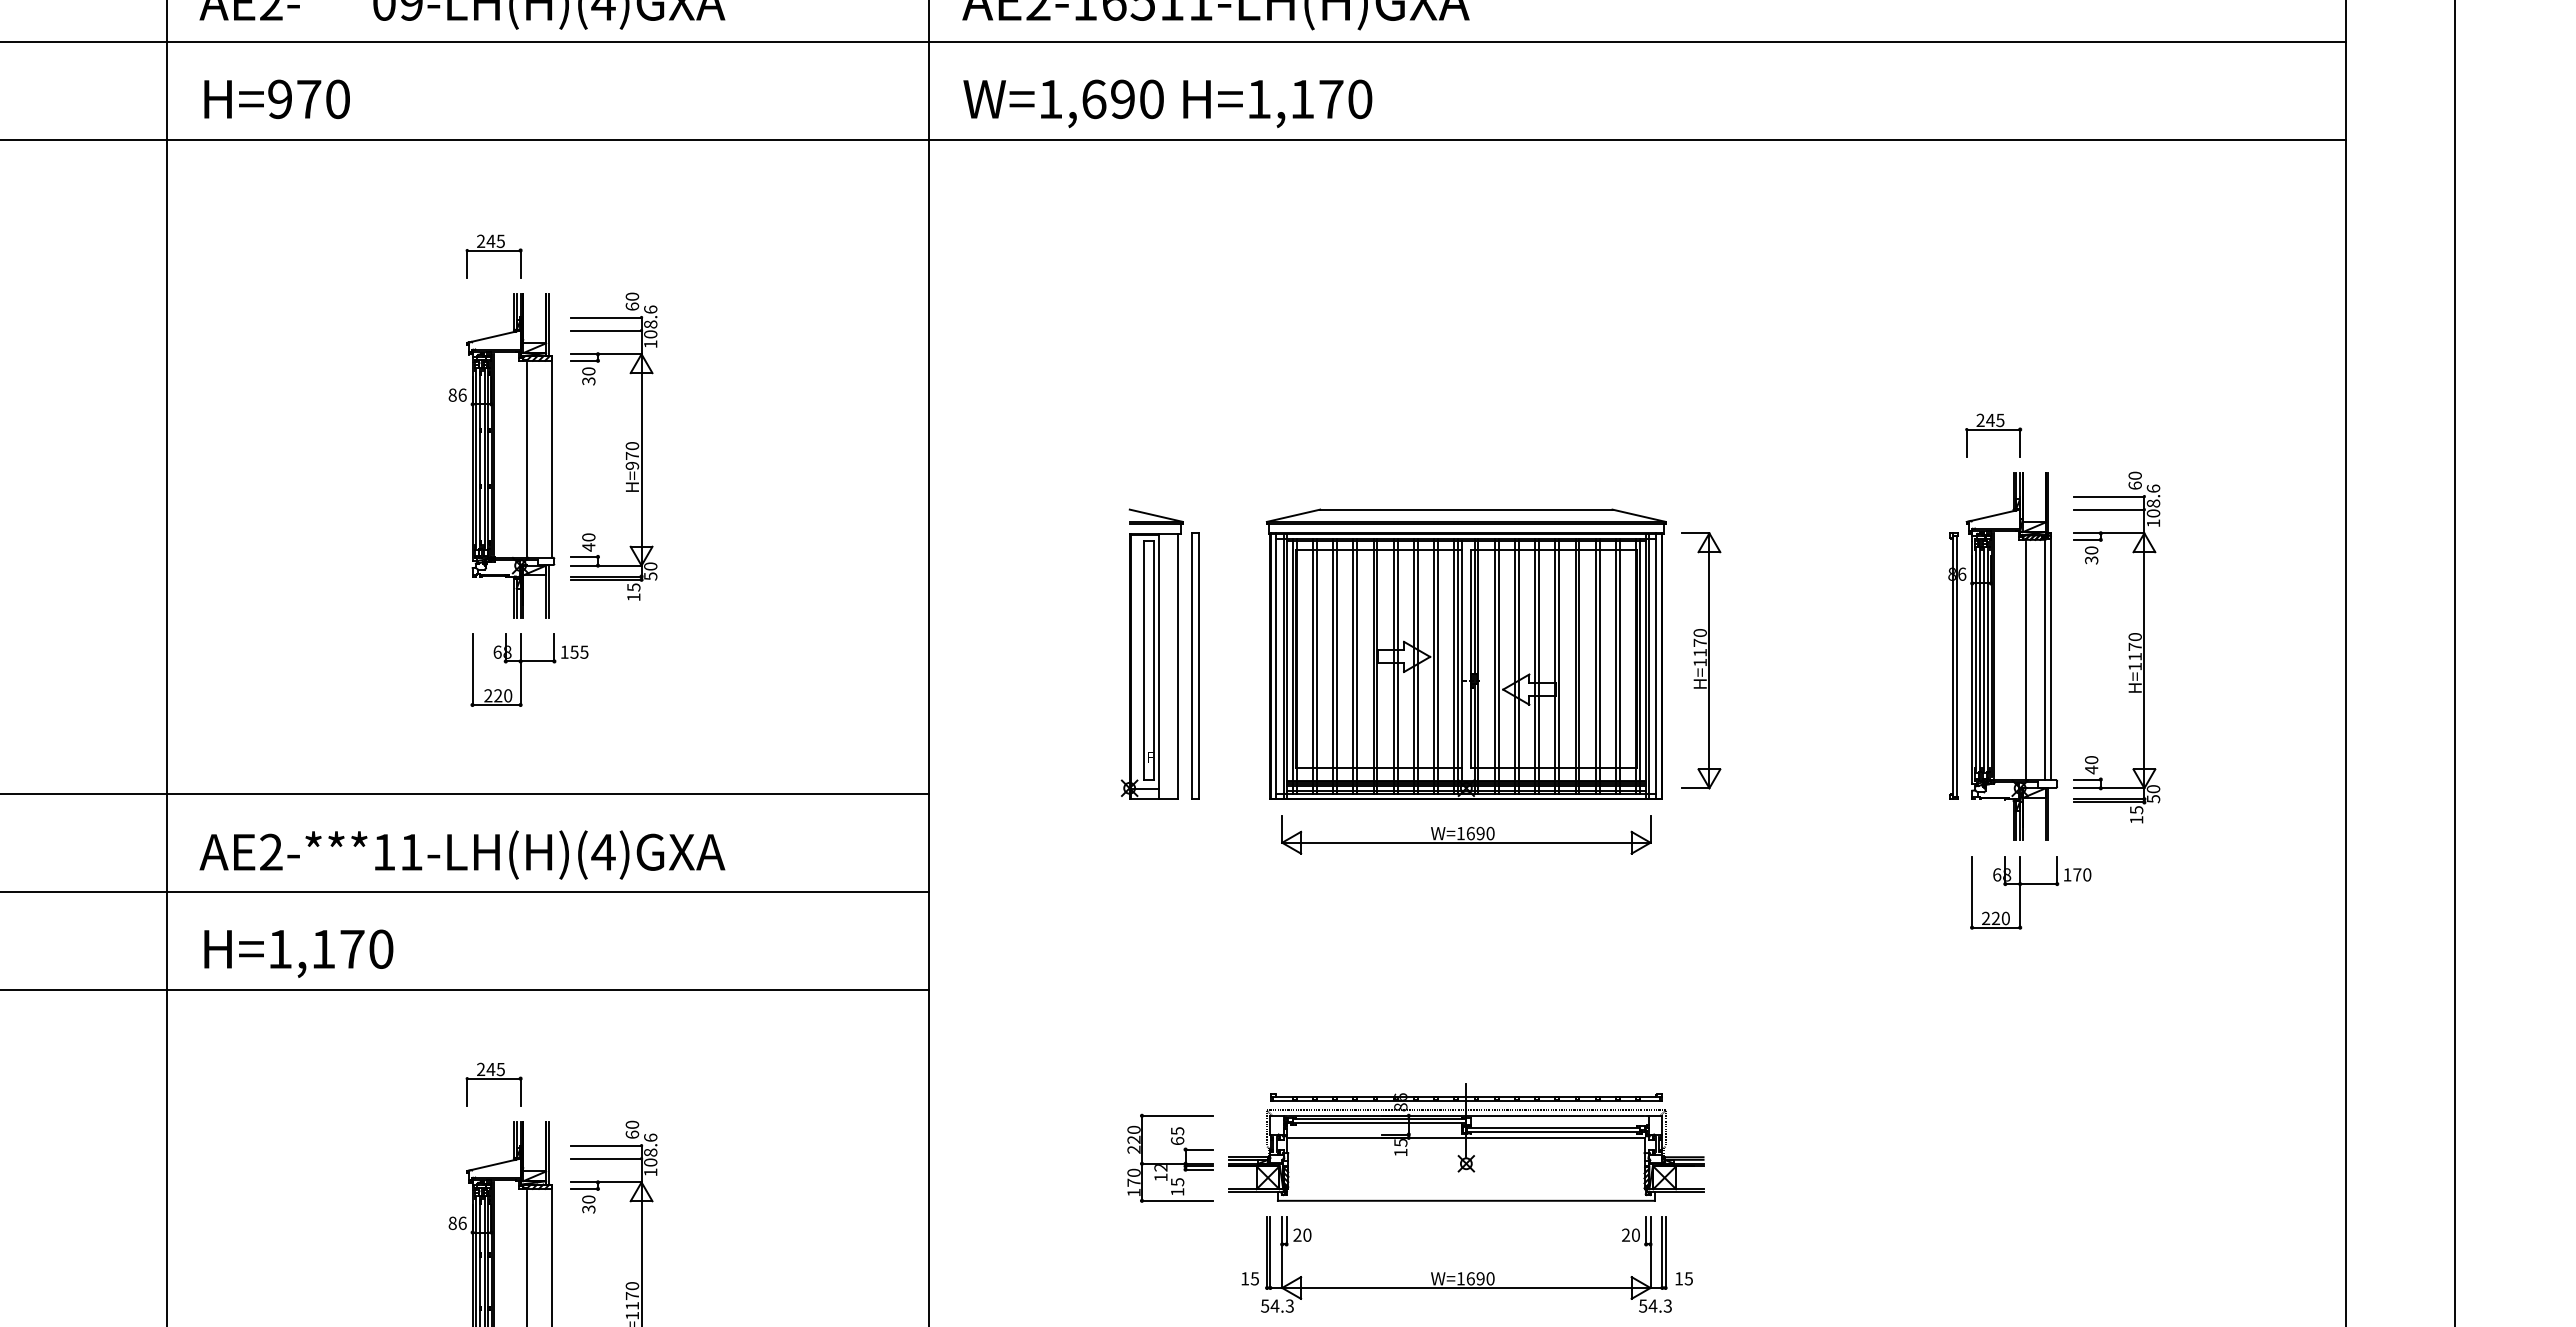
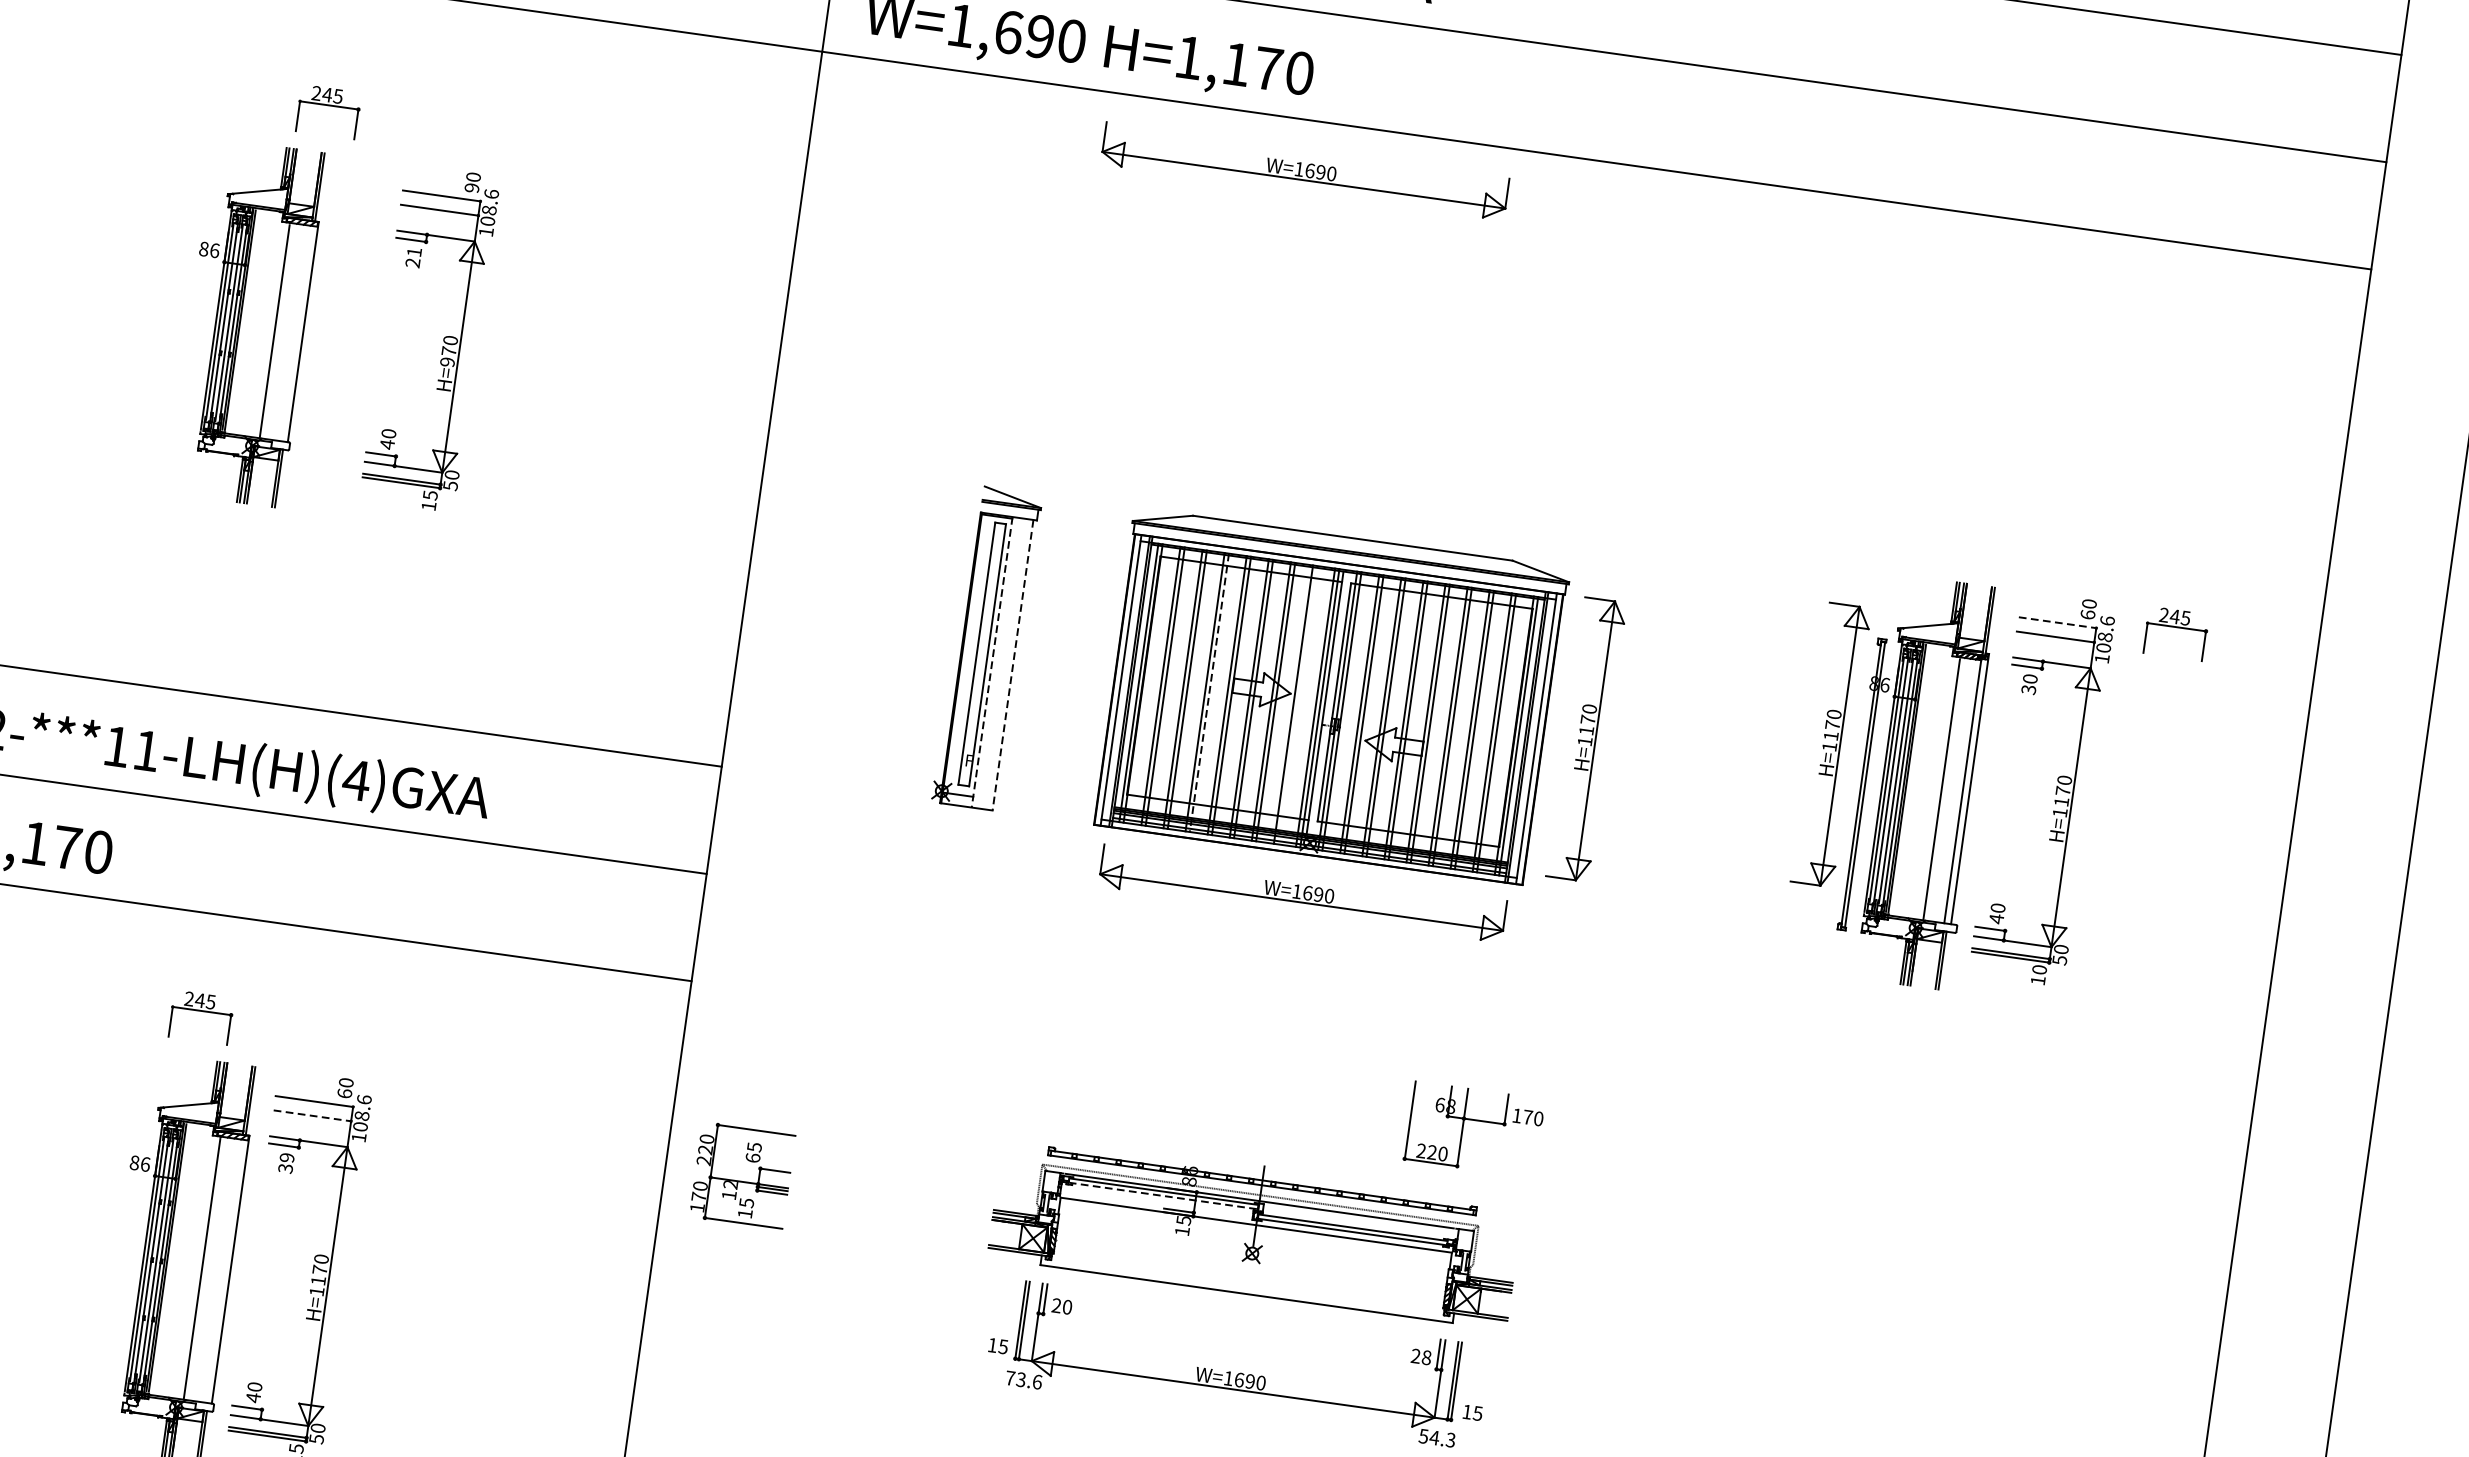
part: (1377, 186) -> (1305, 171), added
text: (632, 306) -> (472, 187), 60 -> 90
text: (588, 376) -> (413, 257), 30 -> 21
part: (1993, 435) -> (2175, 633), moved
part: (501, 455) -> (248, 322), moved
line: (2109, 496) -> (2058, 622), solid -> dashed
part: (1921, 634) -> (1831, 744), added
part: (529, 661) -> (304, 560), removed
part: (1195, 665) -> (1032, 667), removed
line: (1158, 666) -> (992, 662), solid -> dashed
line: (1177, 666) -> (1012, 665), solid -> dashed
line: (1357, 666) -> (1209, 693), solid -> dashed
line: (1438, 666) -> (1298, 705), removed
text: (2136, 810) -> (2039, 970), 15 -> 10
part: (2030, 884) -> (1475, 1120), moved
line: (1379, 1123) -> (1163, 1196), solid -> dashed
part: (1170, 1157) -> (742, 1174), moved
line: (606, 1158) -> (312, 1115), solid -> dashed
text: (588, 1199) -> (286, 1157), 30 -> 39
text: (1635, 1235) -> (1426, 1357), 20 -> 28
text: (1277, 1305) -> (1023, 1379), 54.3 -> 73.6

